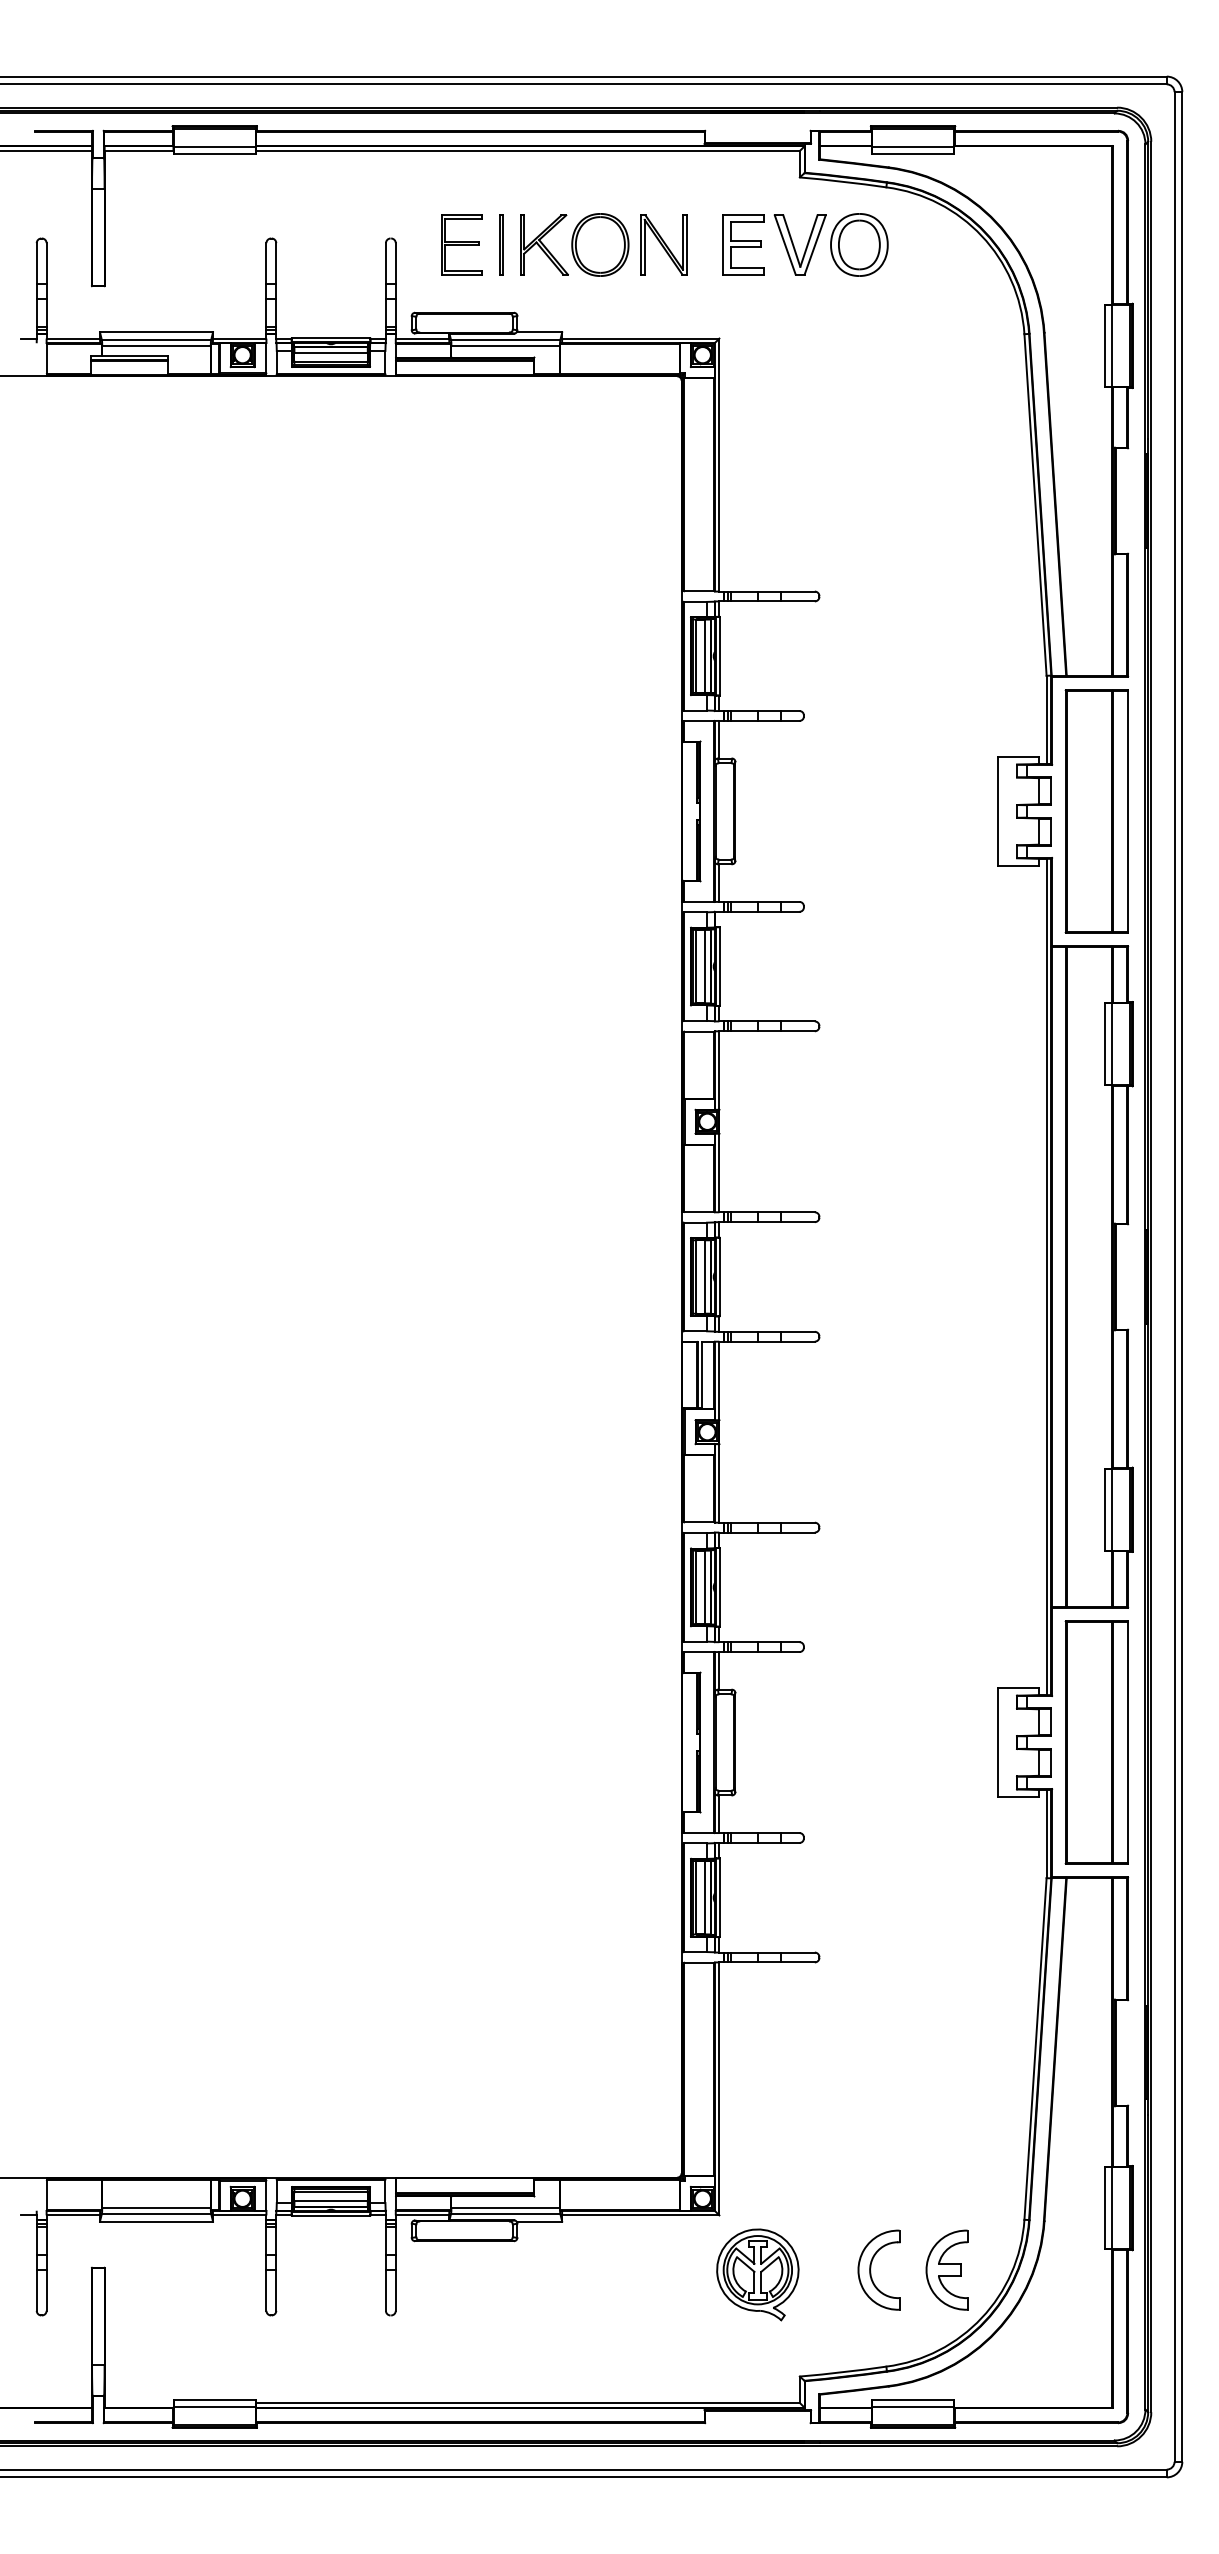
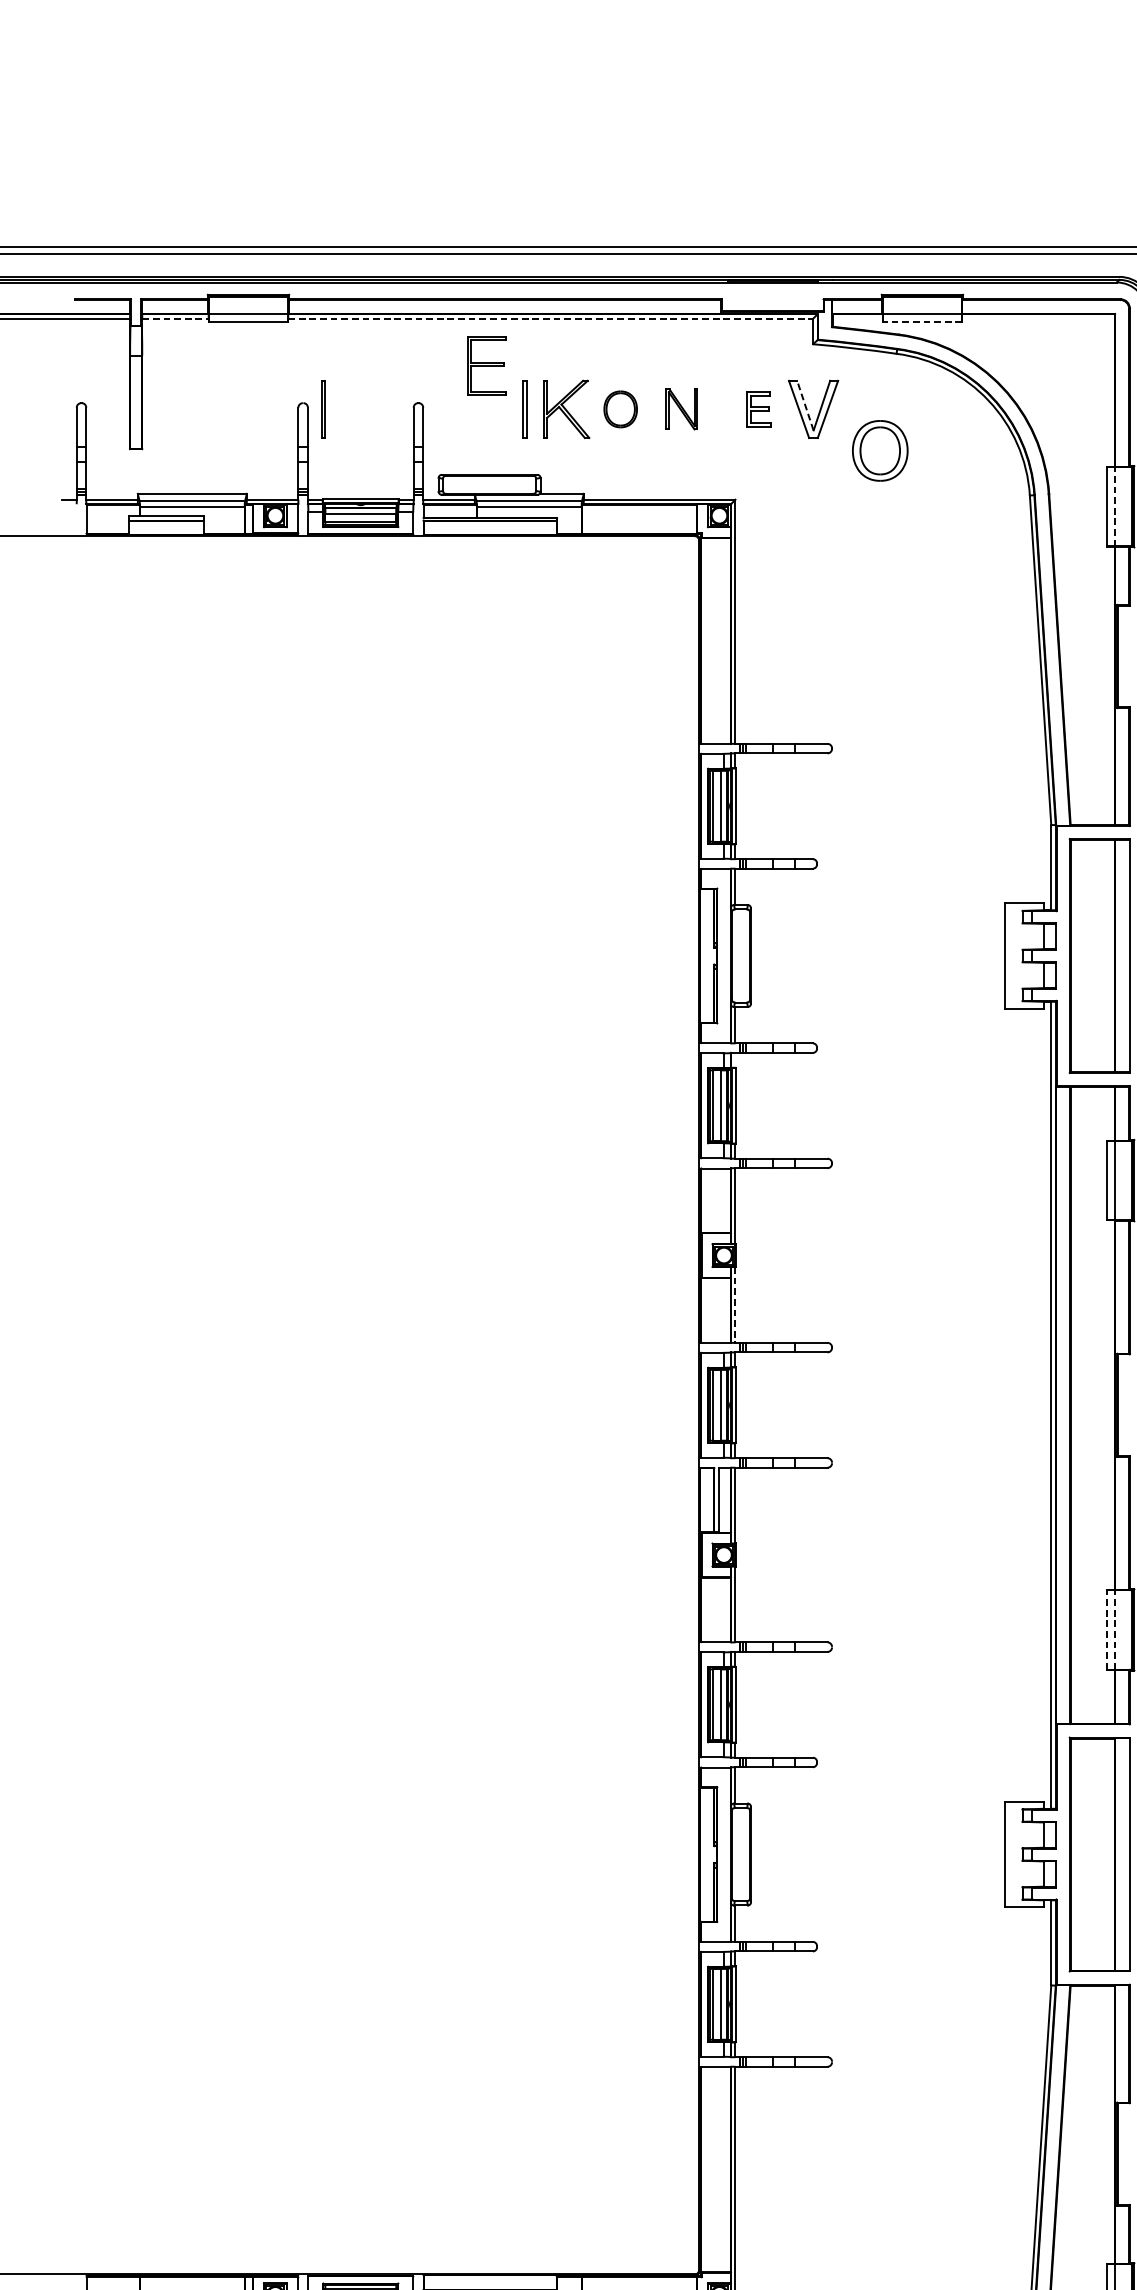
line: (139, 151) -> (175, 319), solid -> dashed
line: (527, 151) -> (550, 319), solid -> dashed
line: (912, 154) -> (921, 322), solid -> dashed
line: (791, 240) -> (805, 405), solid -> dashed
line: (291, 244) -> (322, 408), added
part: (461, 244) -> (486, 365), moved
part: (600, 244) -> (620, 408), size x0.6
part: (663, 244) -> (681, 408), size x0.7
part: (743, 244) -> (758, 408), size x0.6
part: (859, 244) -> (880, 450), moved
line: (1112, 345) -> (1114, 506), solid -> dashed
line: (719, 1173) -> (735, 1305), solid -> dashed
line: (1104, 1509) -> (1107, 1629), solid -> dashed
line: (1112, 1509) -> (1114, 1629), solid -> dashed

